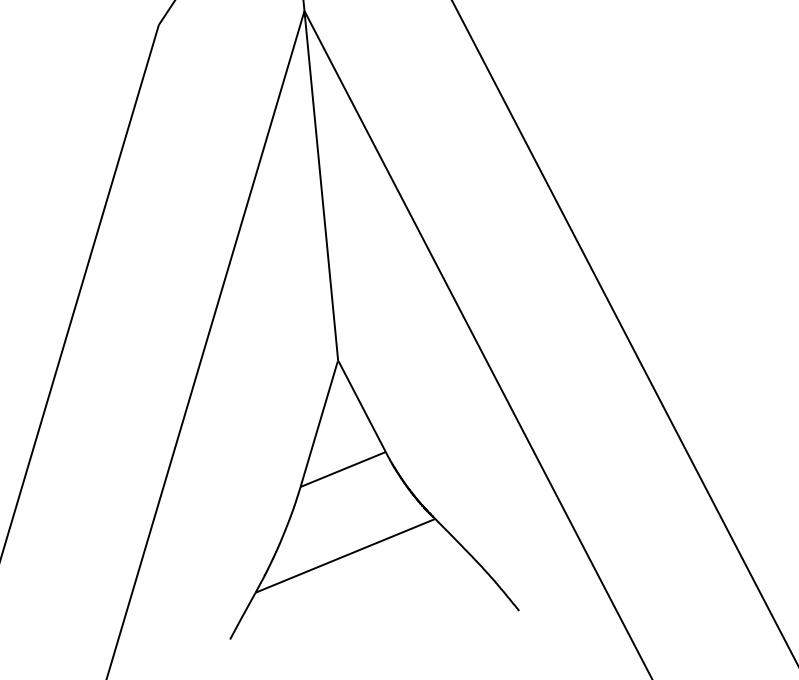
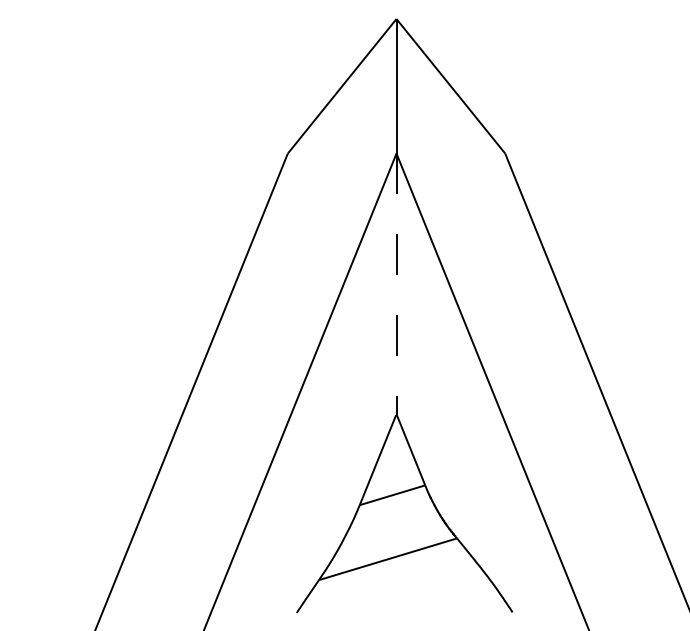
line: (321, 186) -> (396, 284), solid -> dashed

